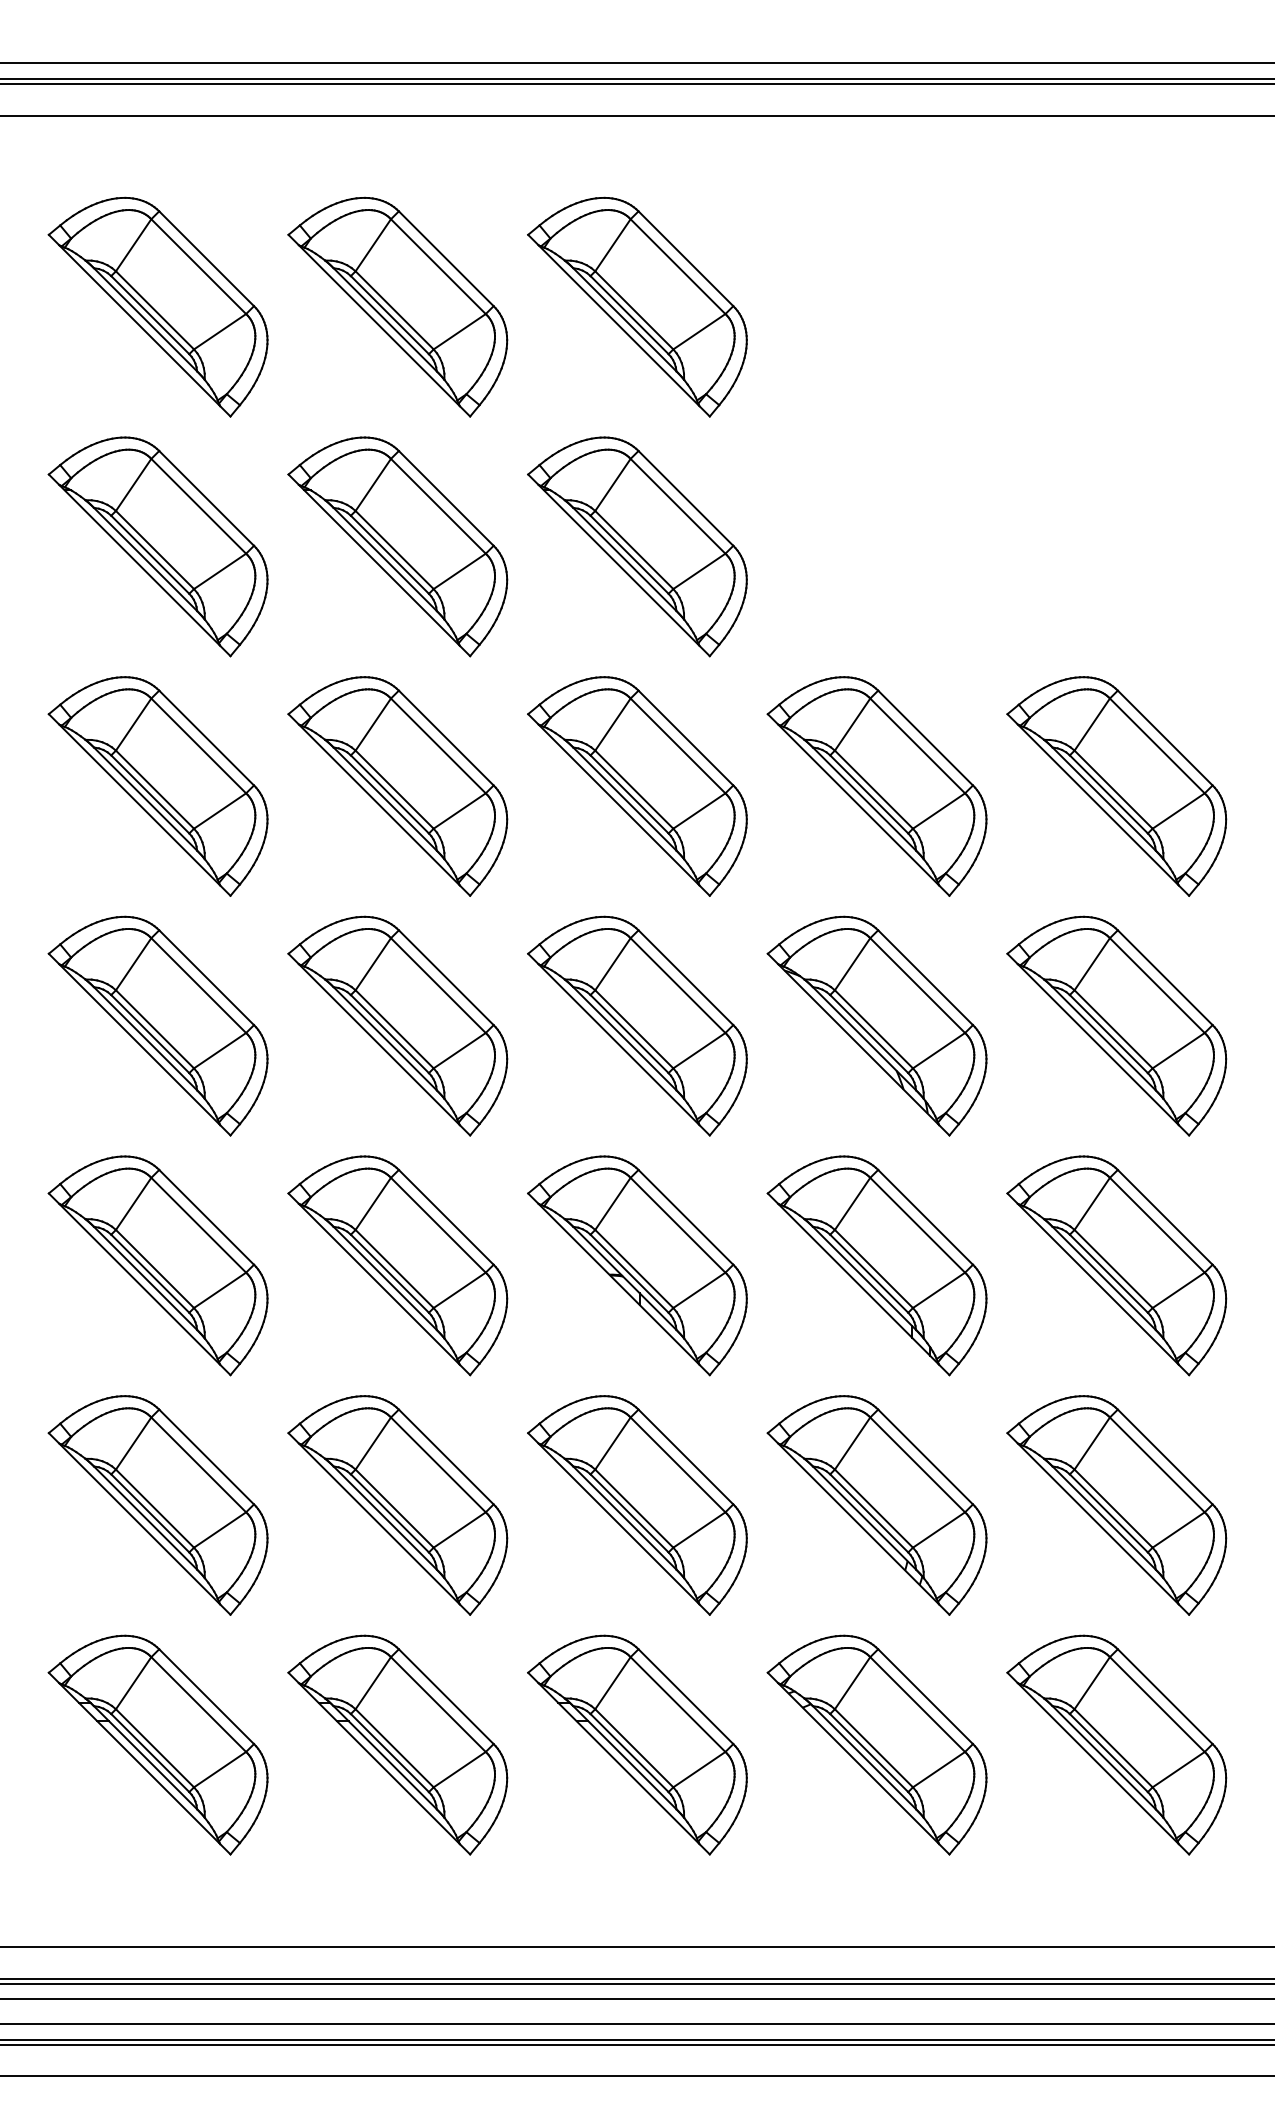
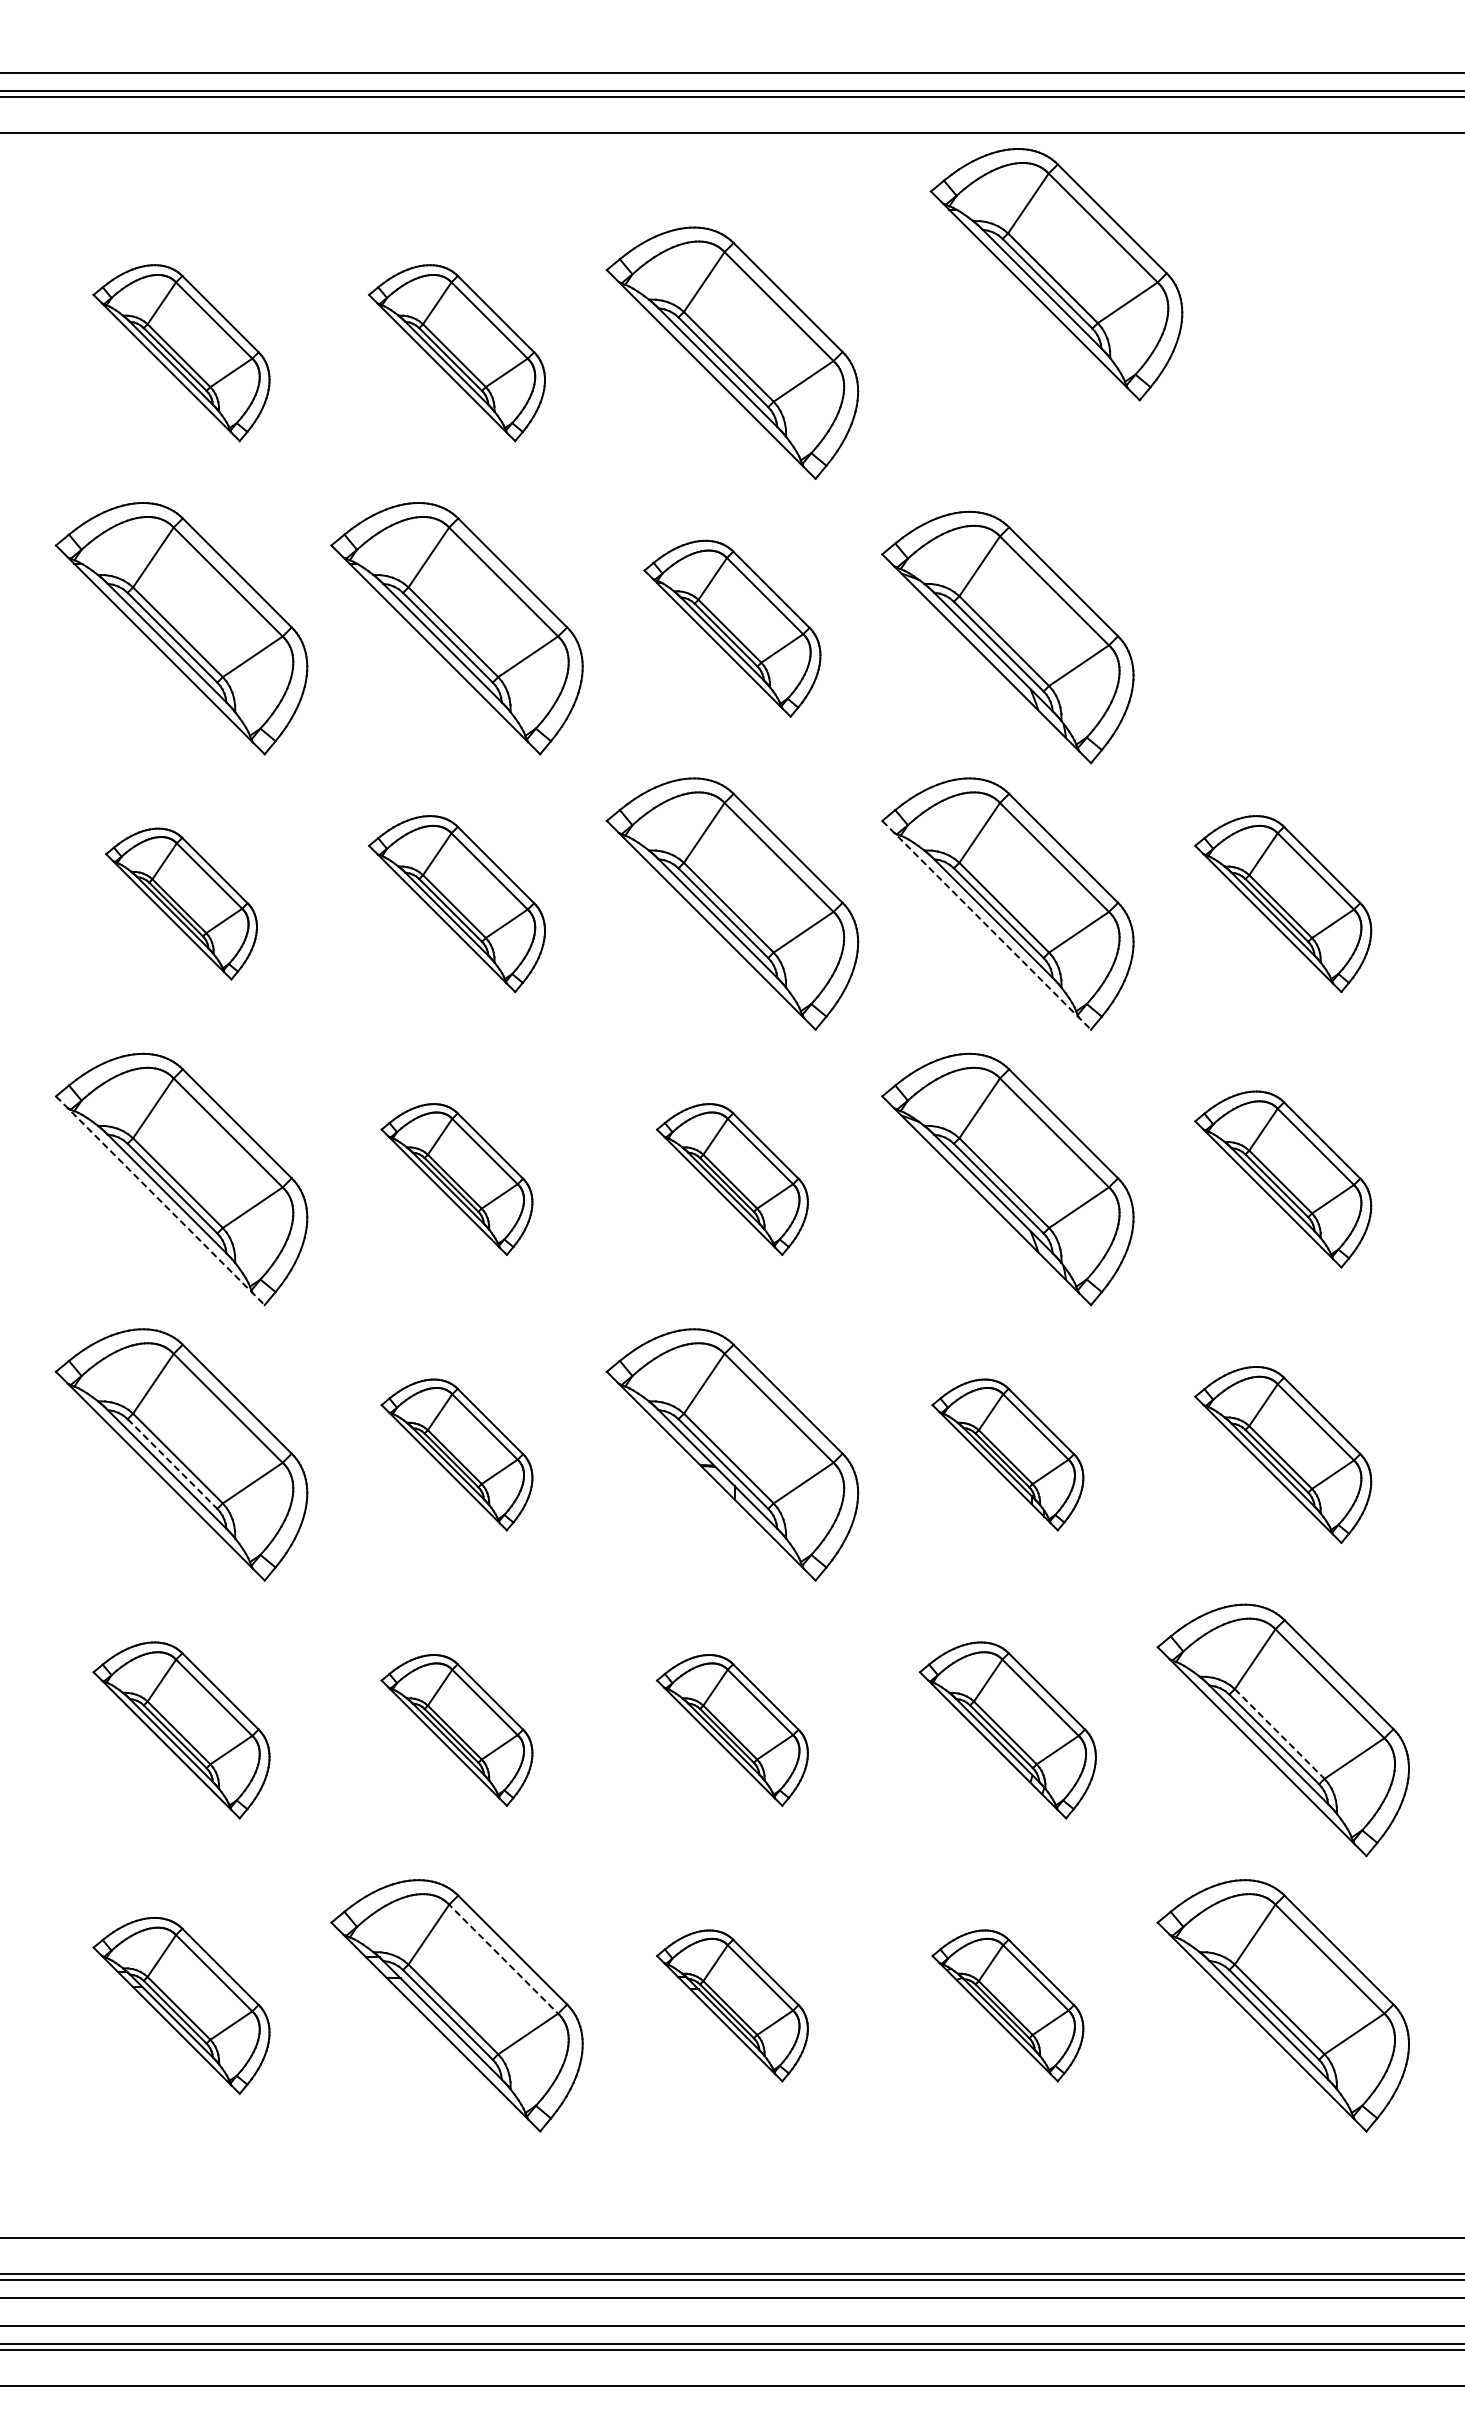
part: (919, 238) -> (1056, 274), added
part: (158, 306) -> (181, 352), size x0.7
part: (397, 306) -> (456, 352), size x0.7
part: (637, 546) -> (732, 628), size x0.7
part: (876, 554) -> (1007, 637), added
part: (158, 786) -> (181, 903), size x0.6
part: (397, 786) -> (456, 903), size x0.7
part: (1116, 786) -> (1282, 903), size x0.7
line: (858, 805) -> (986, 925), solid -> dashed
part: (397, 1026) -> (456, 1179), size x0.6
part: (637, 1026) -> (732, 1179), size x0.6
part: (1116, 1026) -> (1282, 1179), size x0.7
line: (139, 1044) -> (160, 1200), solid -> dashed
part: (397, 1265) -> (456, 1454), size x0.6
part: (876, 1265) -> (1007, 1454), size x0.6
part: (1116, 1265) -> (1282, 1454), size x0.7
line: (150, 1274) -> (172, 1464), solid -> dashed
part: (158, 1505) -> (181, 1730), size x0.7
part: (397, 1505) -> (456, 1730), size x0.6
part: (637, 1505) -> (732, 1730), size x0.6
part: (876, 1505) -> (1007, 1730), size x0.7
line: (1114, 1509) -> (1280, 1734), solid -> dashed
line: (438, 1704) -> (503, 1959), solid -> dashed
part: (158, 1744) -> (181, 2005), size x0.7
part: (637, 1744) -> (732, 2005), size x0.6
part: (876, 1744) -> (1007, 2005), size x0.6

